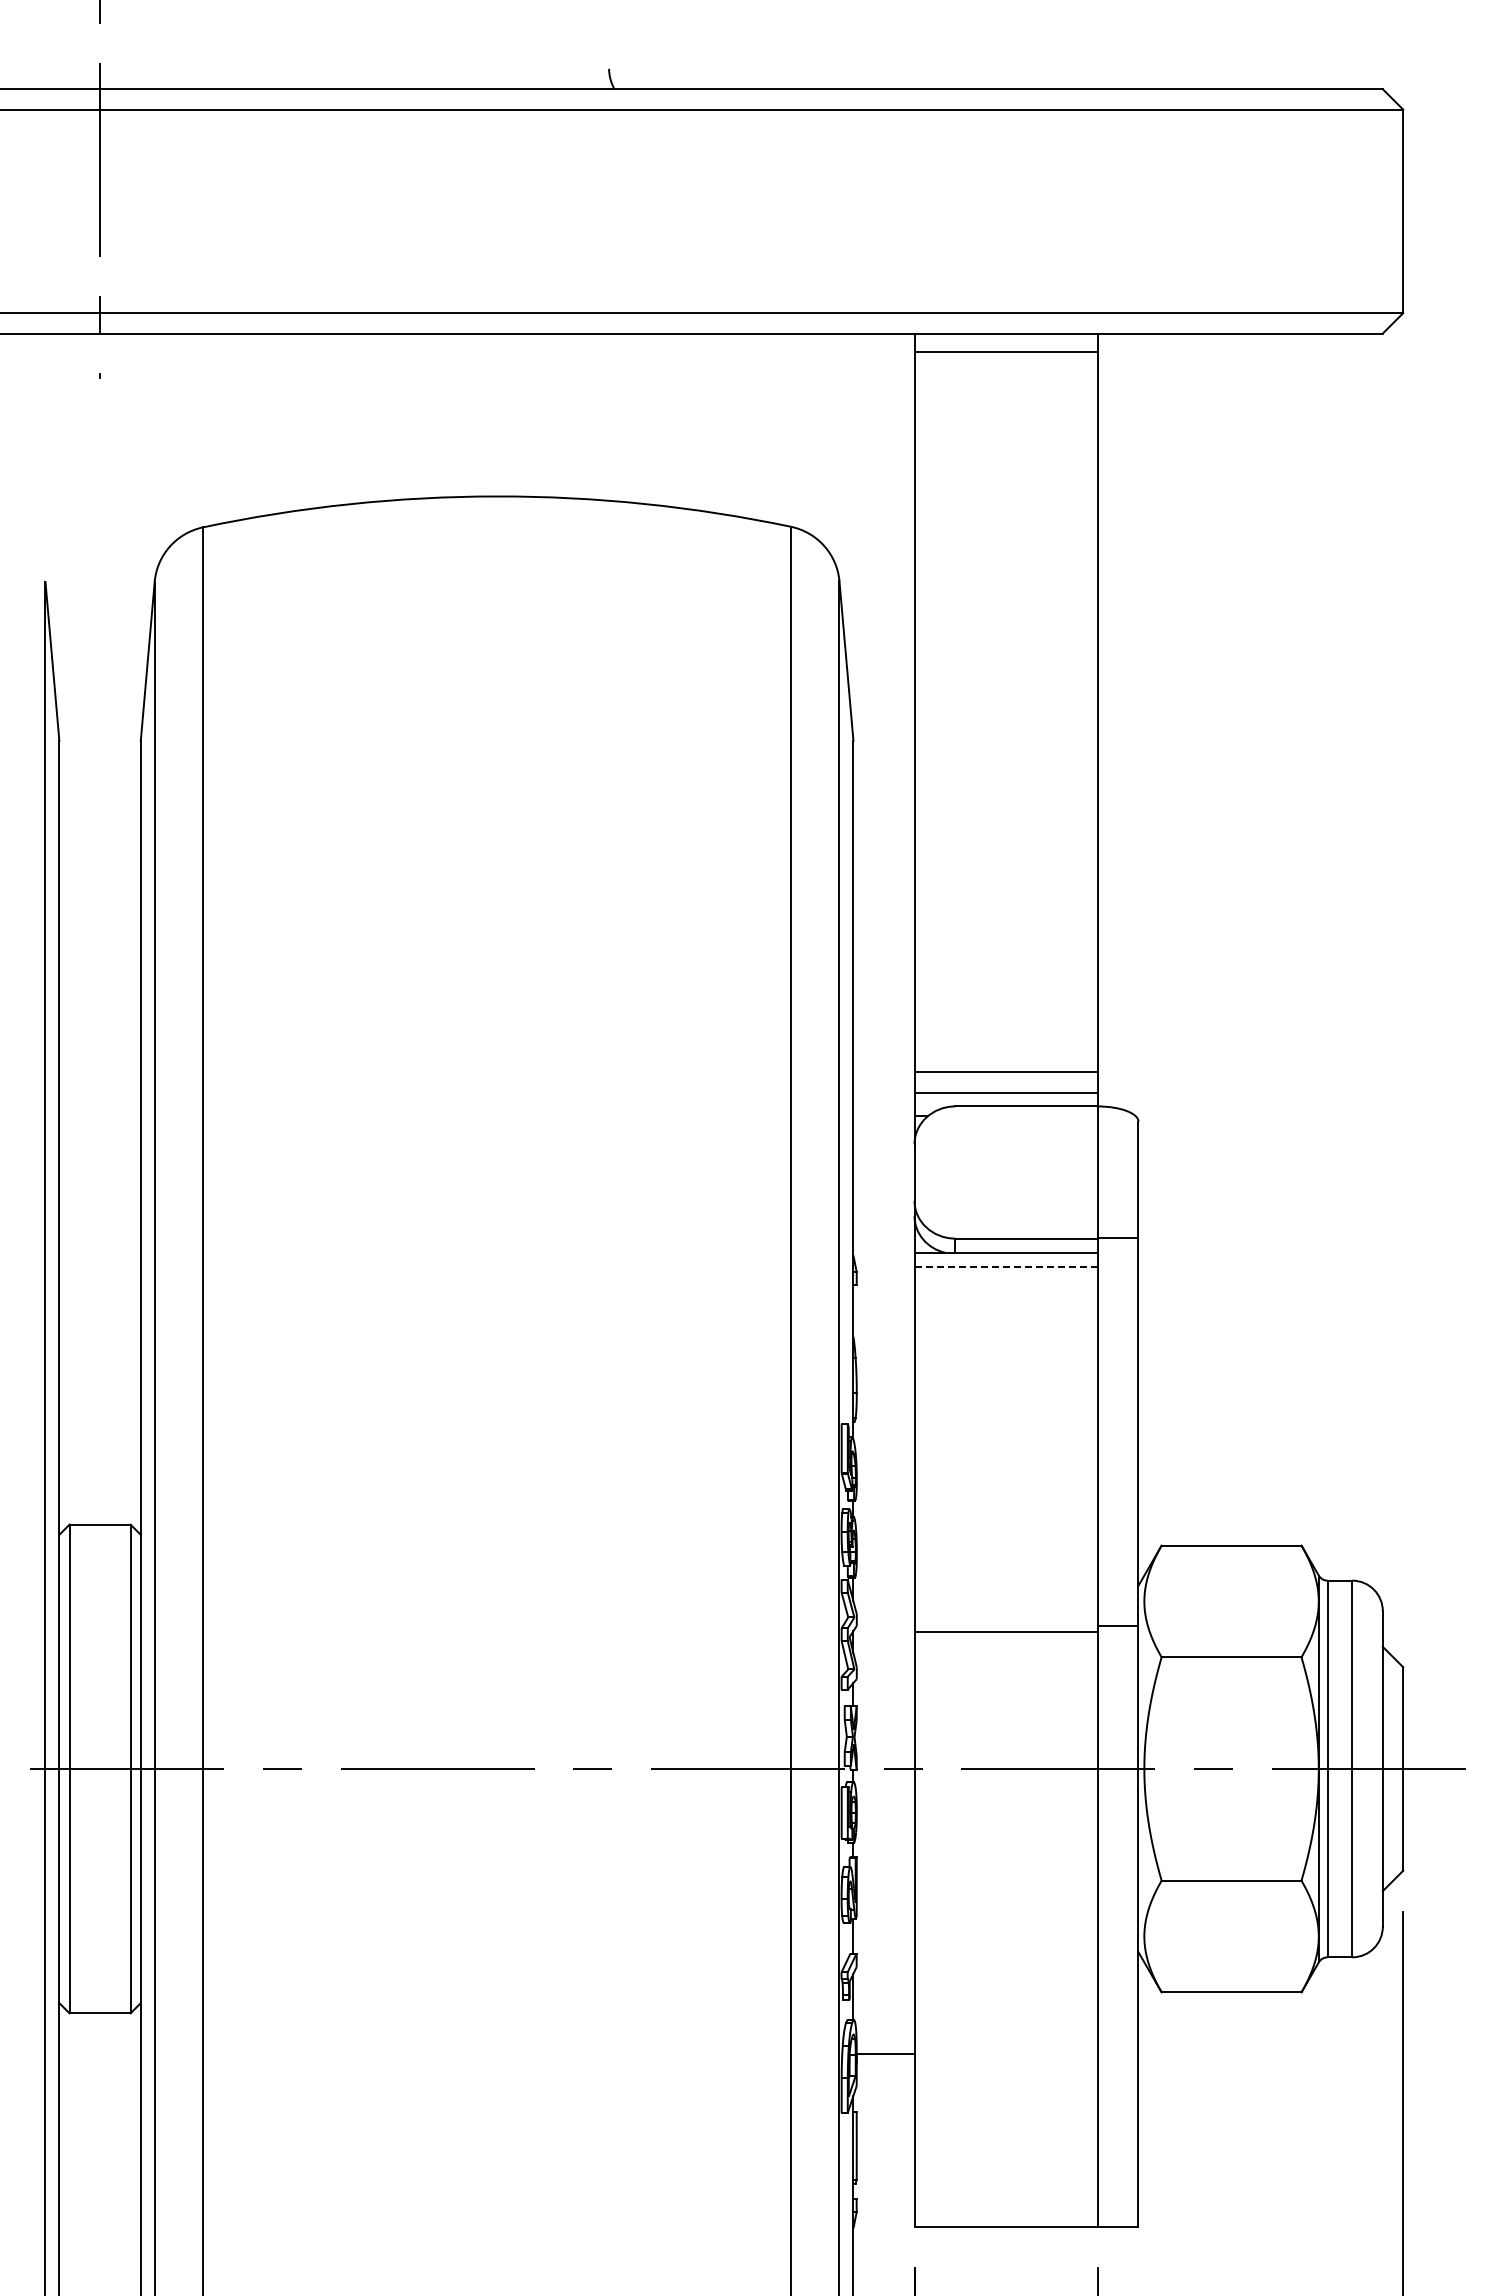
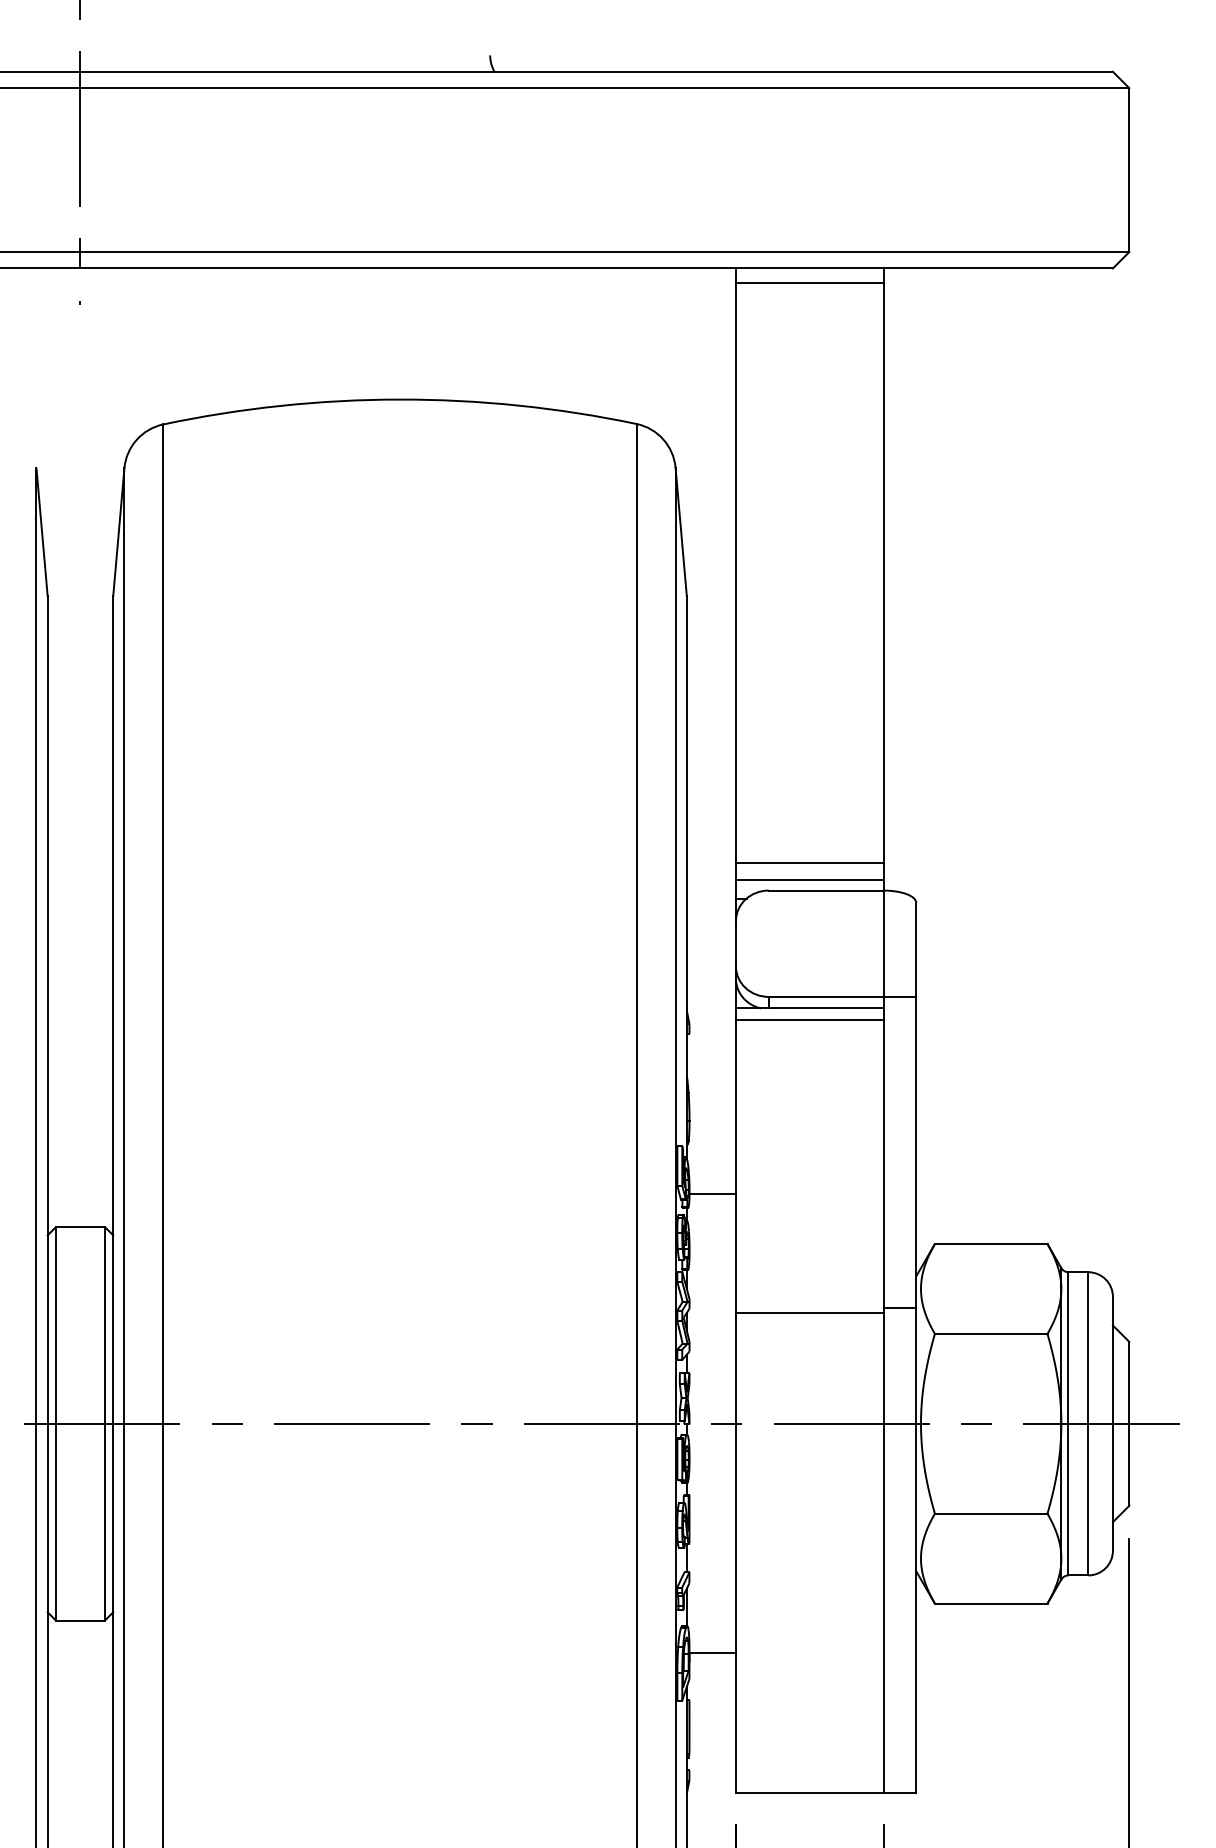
line: (1006, 1267) -> (810, 1020), dashed -> solid
line: (885, 1483) -> (712, 1194), added

